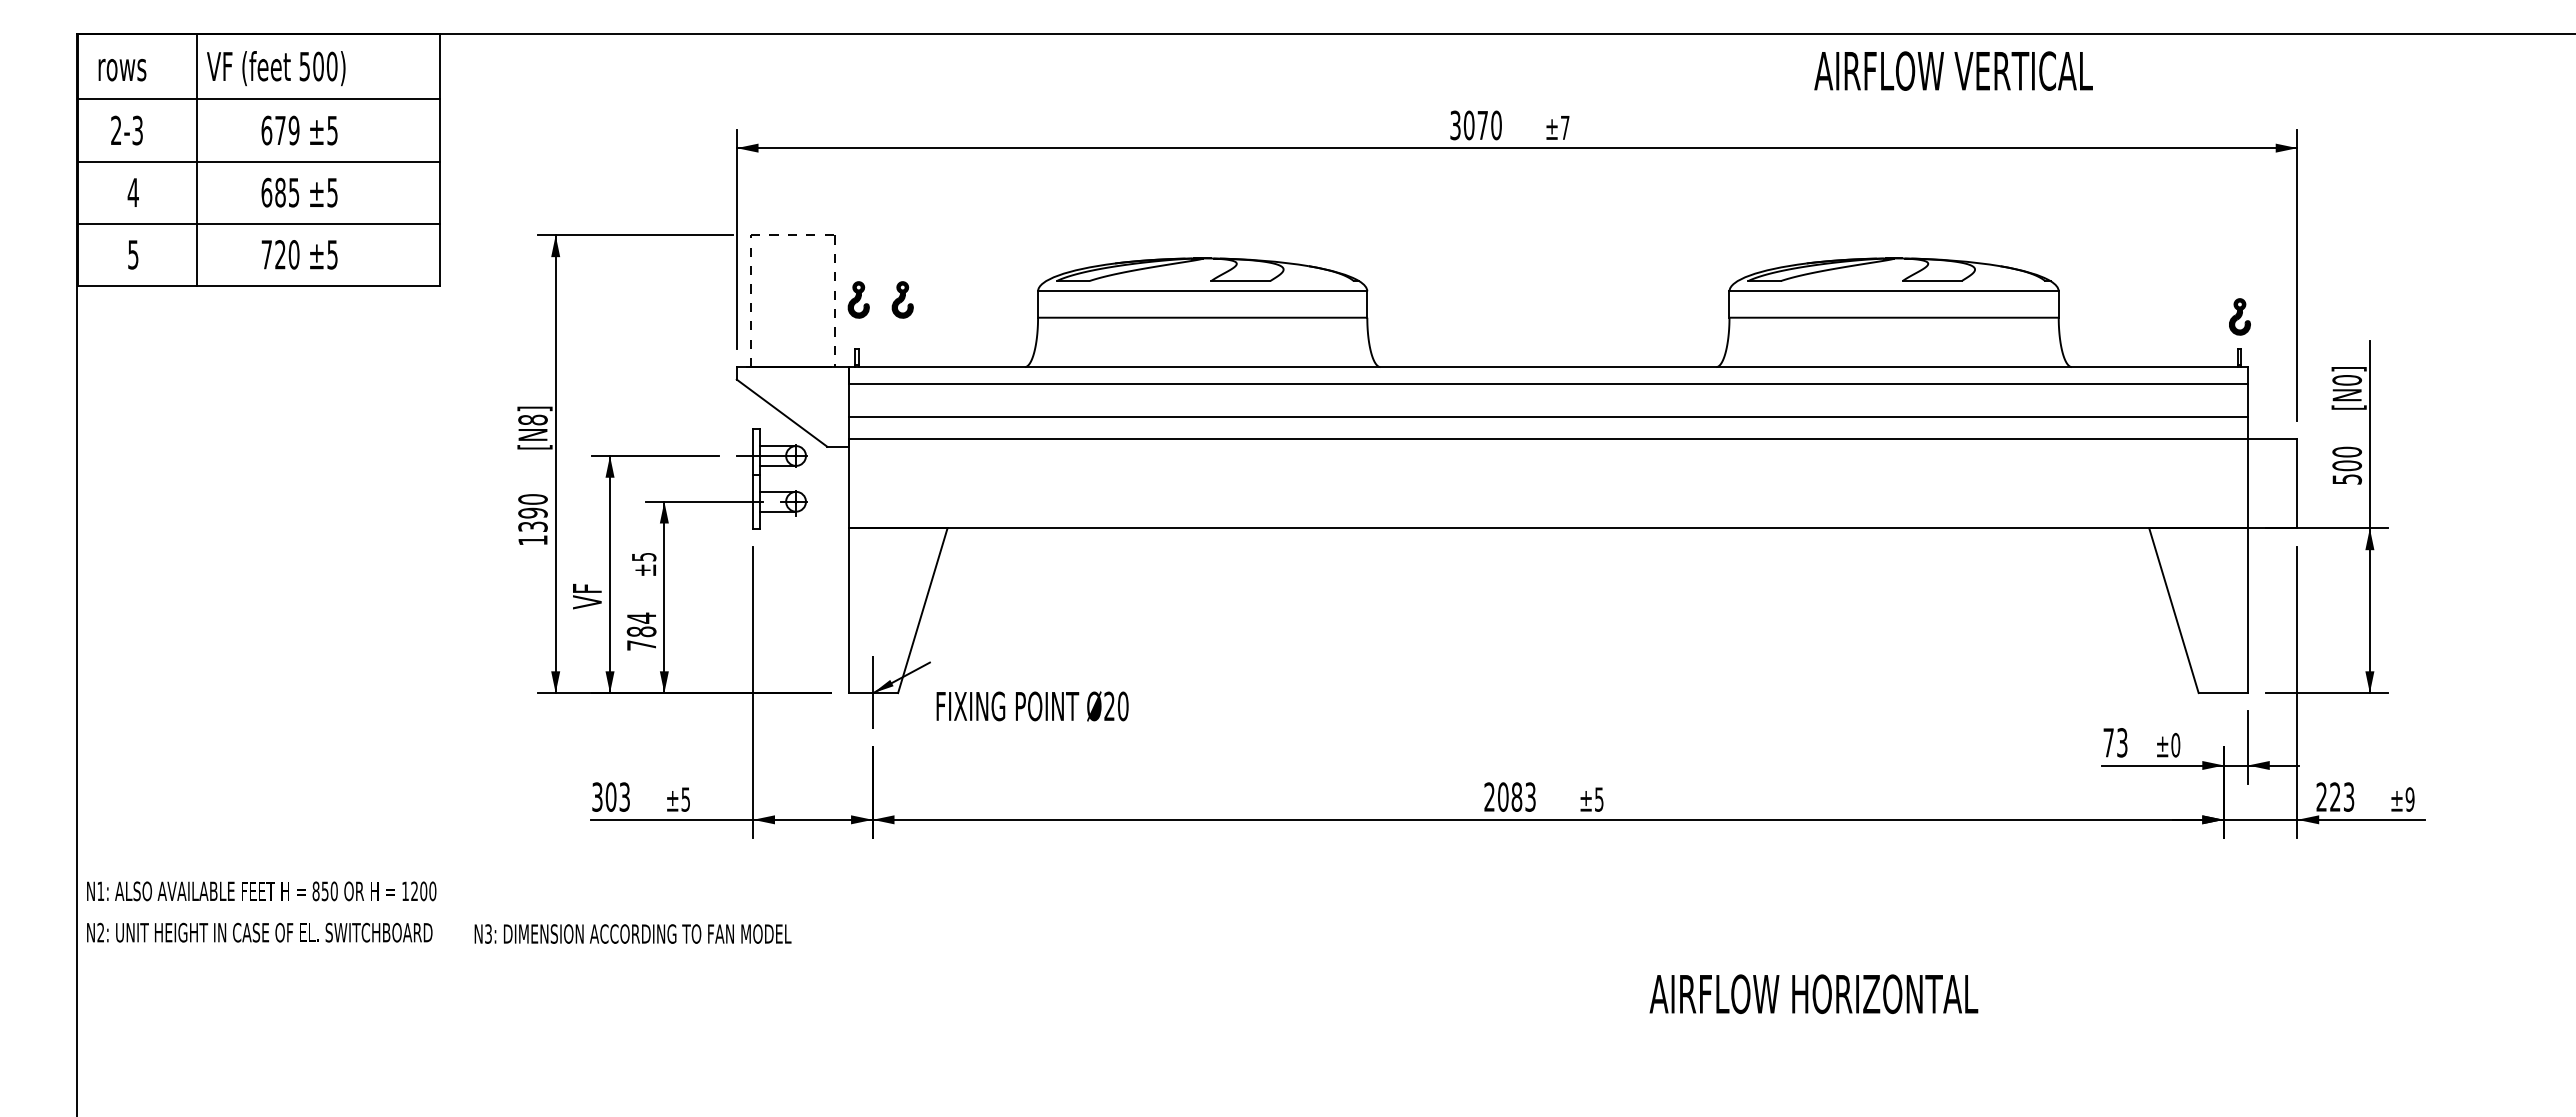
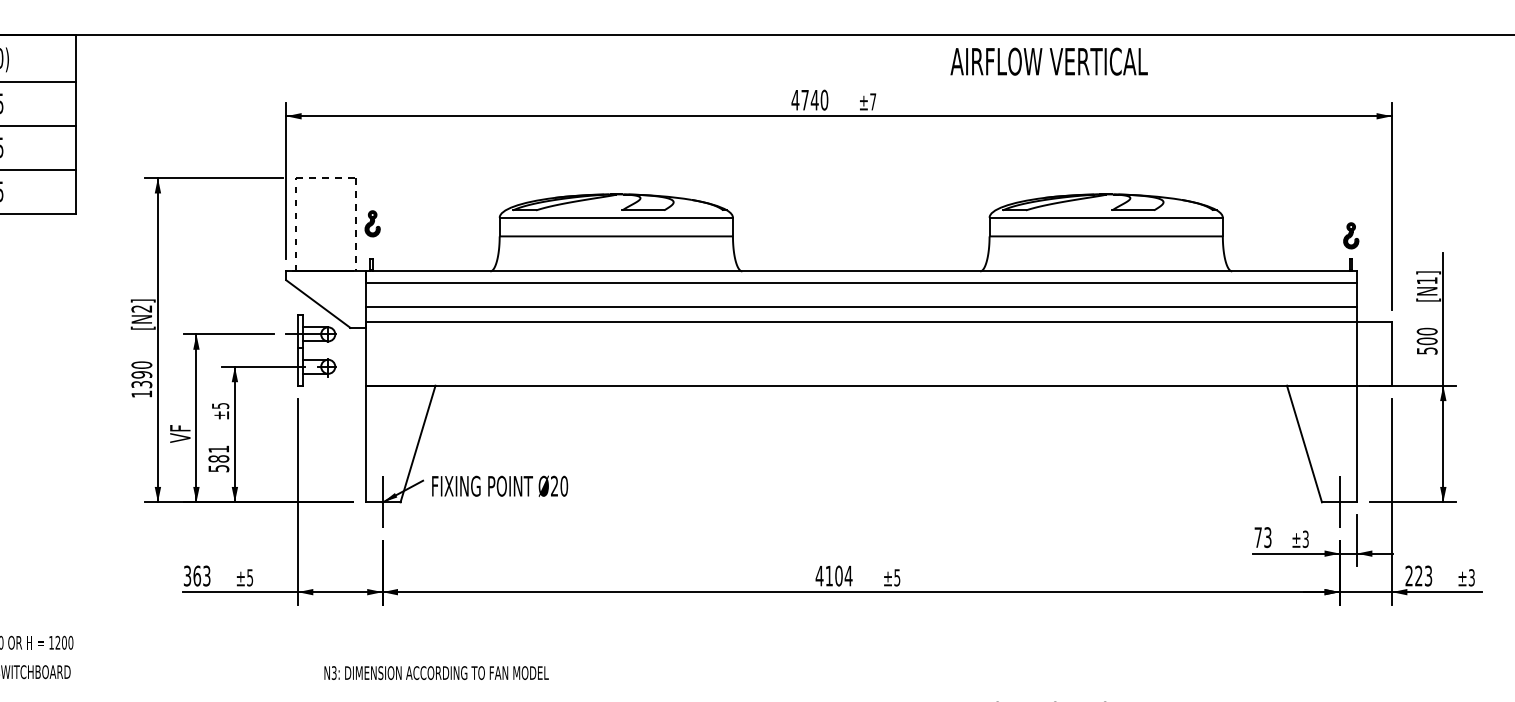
text: (1953, 70) -> (1049, 61), moved
text: (1468, 125) -> (804, 100), 3070 -> 4740
part: (902, 299) -> (403, 223), removed
text: (2347, 380) -> (1427, 280), [N0] -> [N1]
text: (532, 419) -> (141, 308), [N8] -> [N2]
text: (641, 631) -> (218, 458), 784 -> 581
line: (2224, 692) -> (1340, 501), added
text: (1032, 706) -> (500, 486), moved
text: (2175, 745) -> (1305, 539), ±0 -> ±3
text: (610, 796) -> (196, 575), 303 -> 363
text: (1510, 796) -> (834, 575), 2083 -> 4104
text: (2409, 799) -> (1471, 577), ±9 -> ±3
text: (632, 933) -> (436, 672), moved

